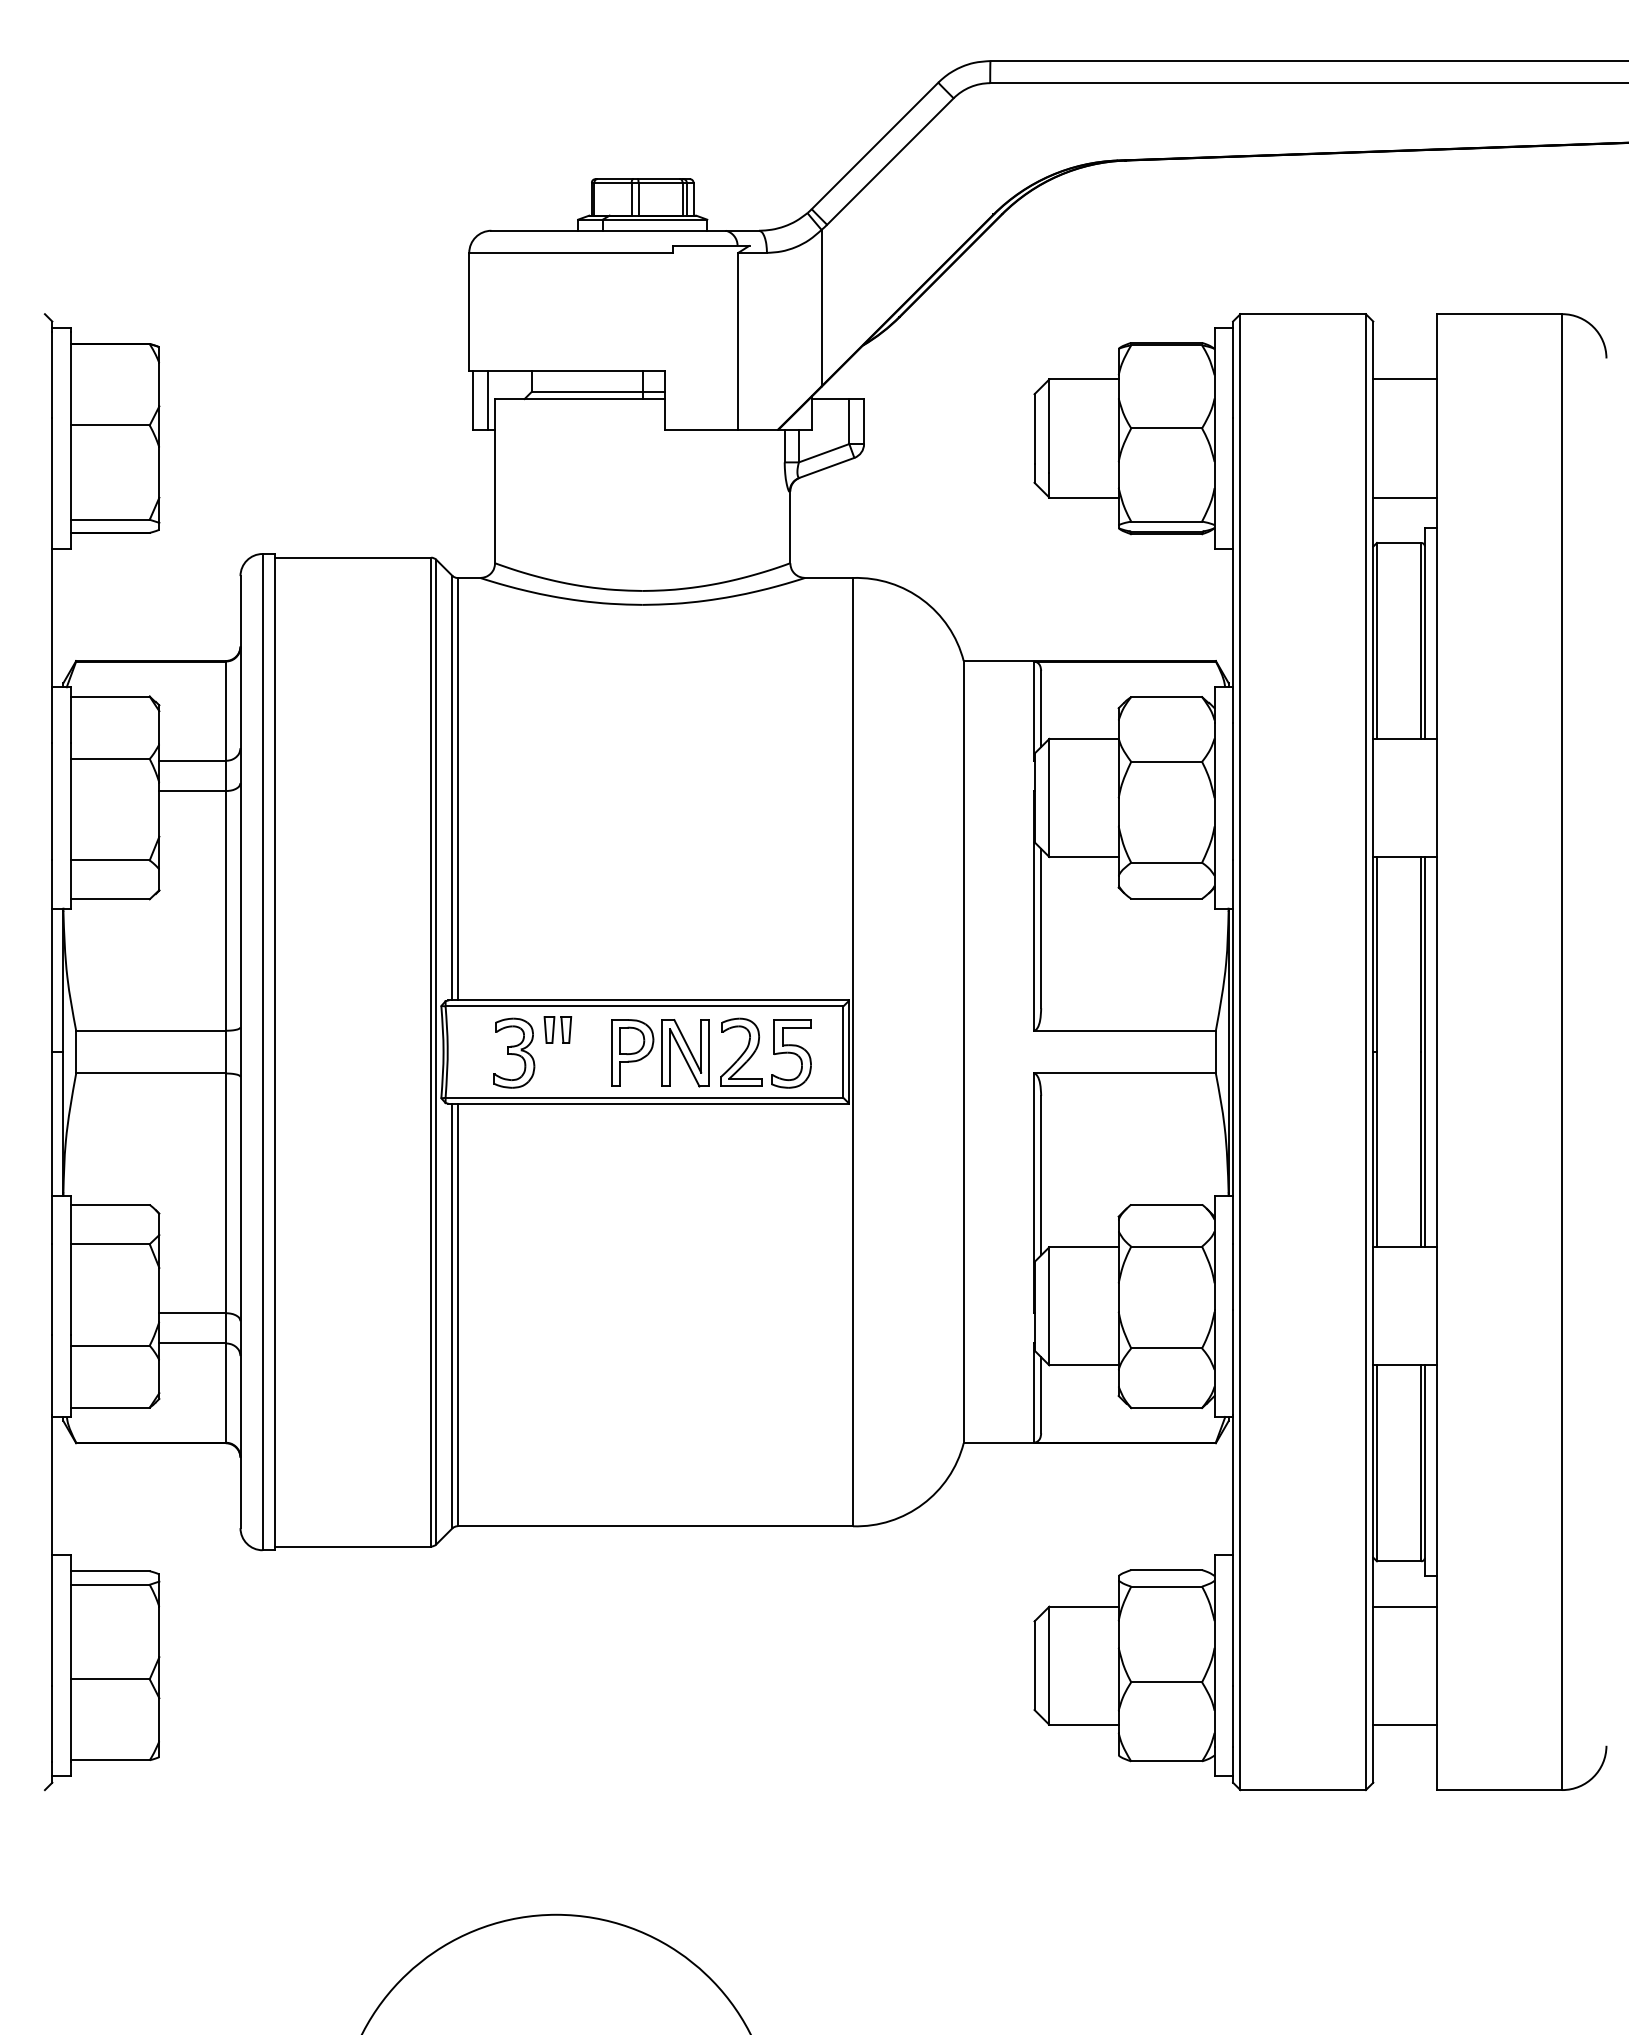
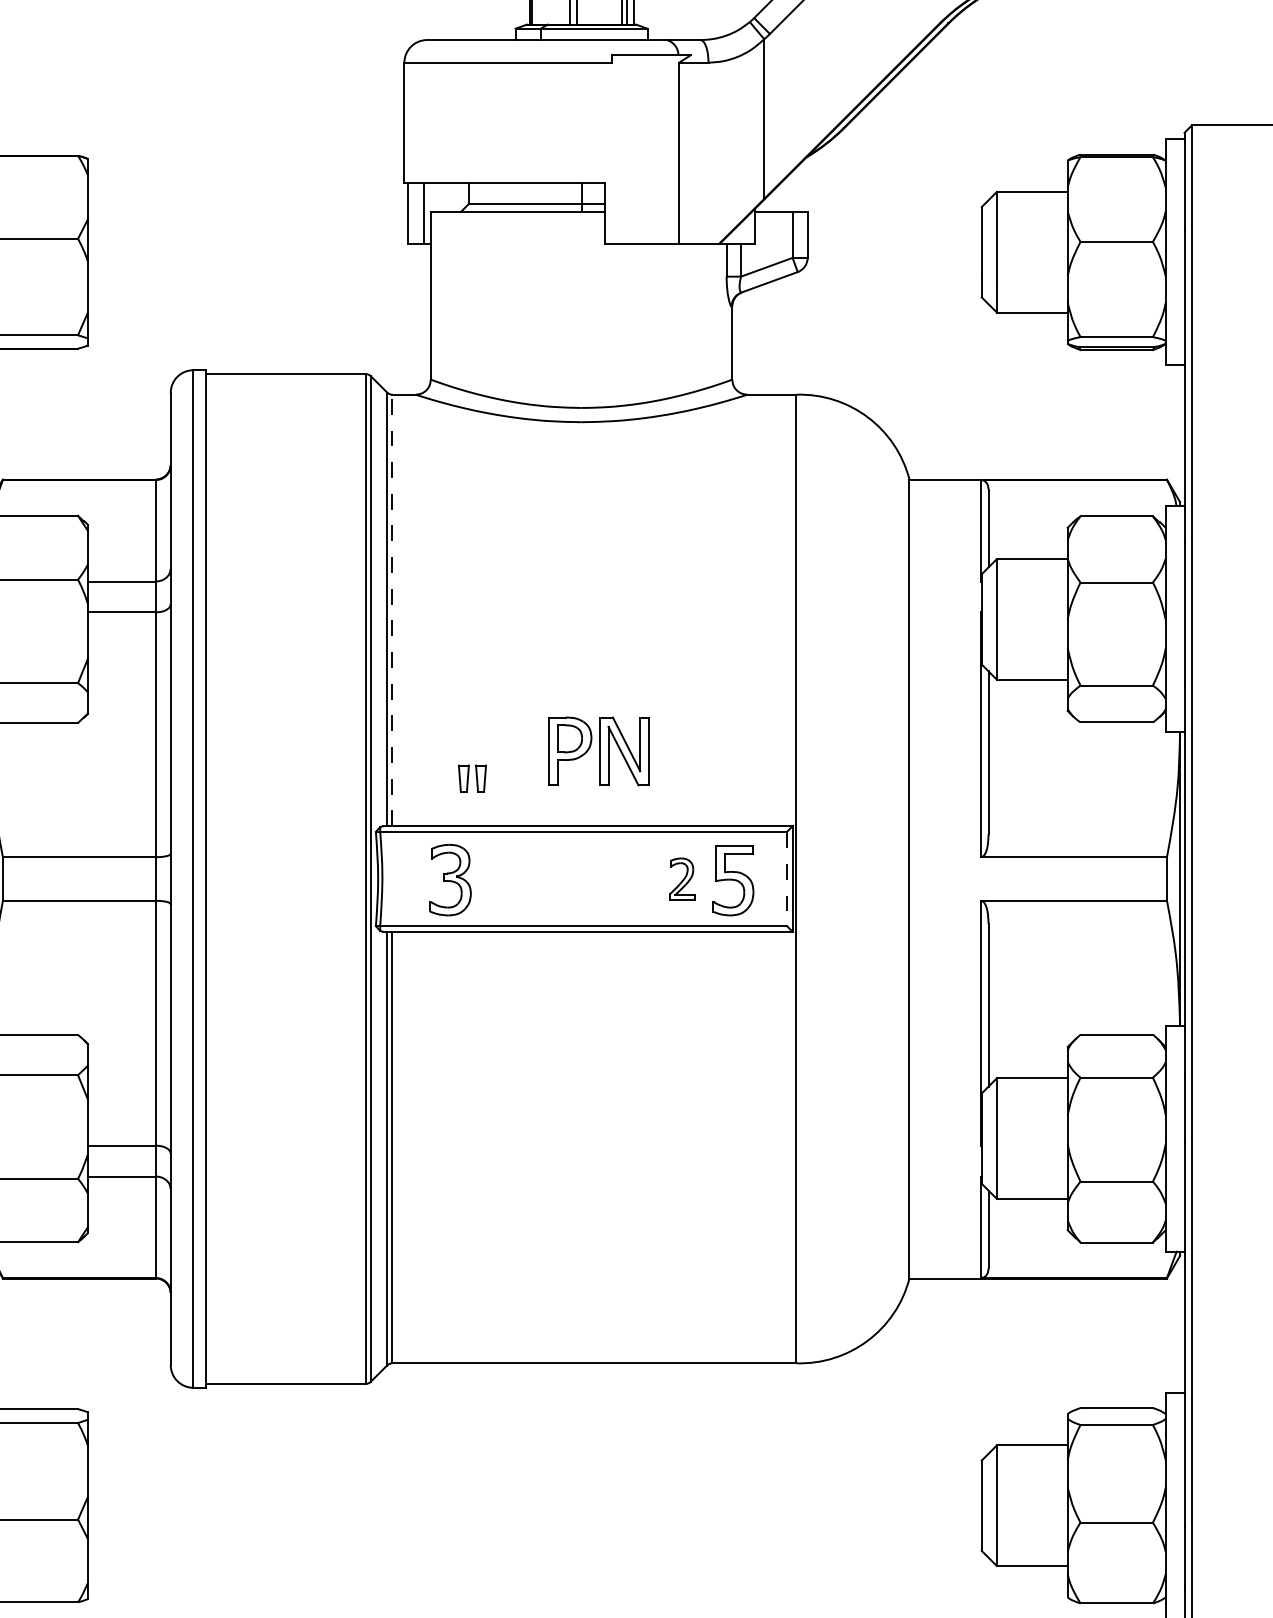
line: (457, 788) -> (392, 609), solid -> dashed
part: (557, 1029) -> (472, 778), moved
part: (741, 1051) -> (682, 878), size x0.6
line: (843, 1052) -> (786, 879), solid -> dashed
part: (660, 1053) -> (598, 751), moved

